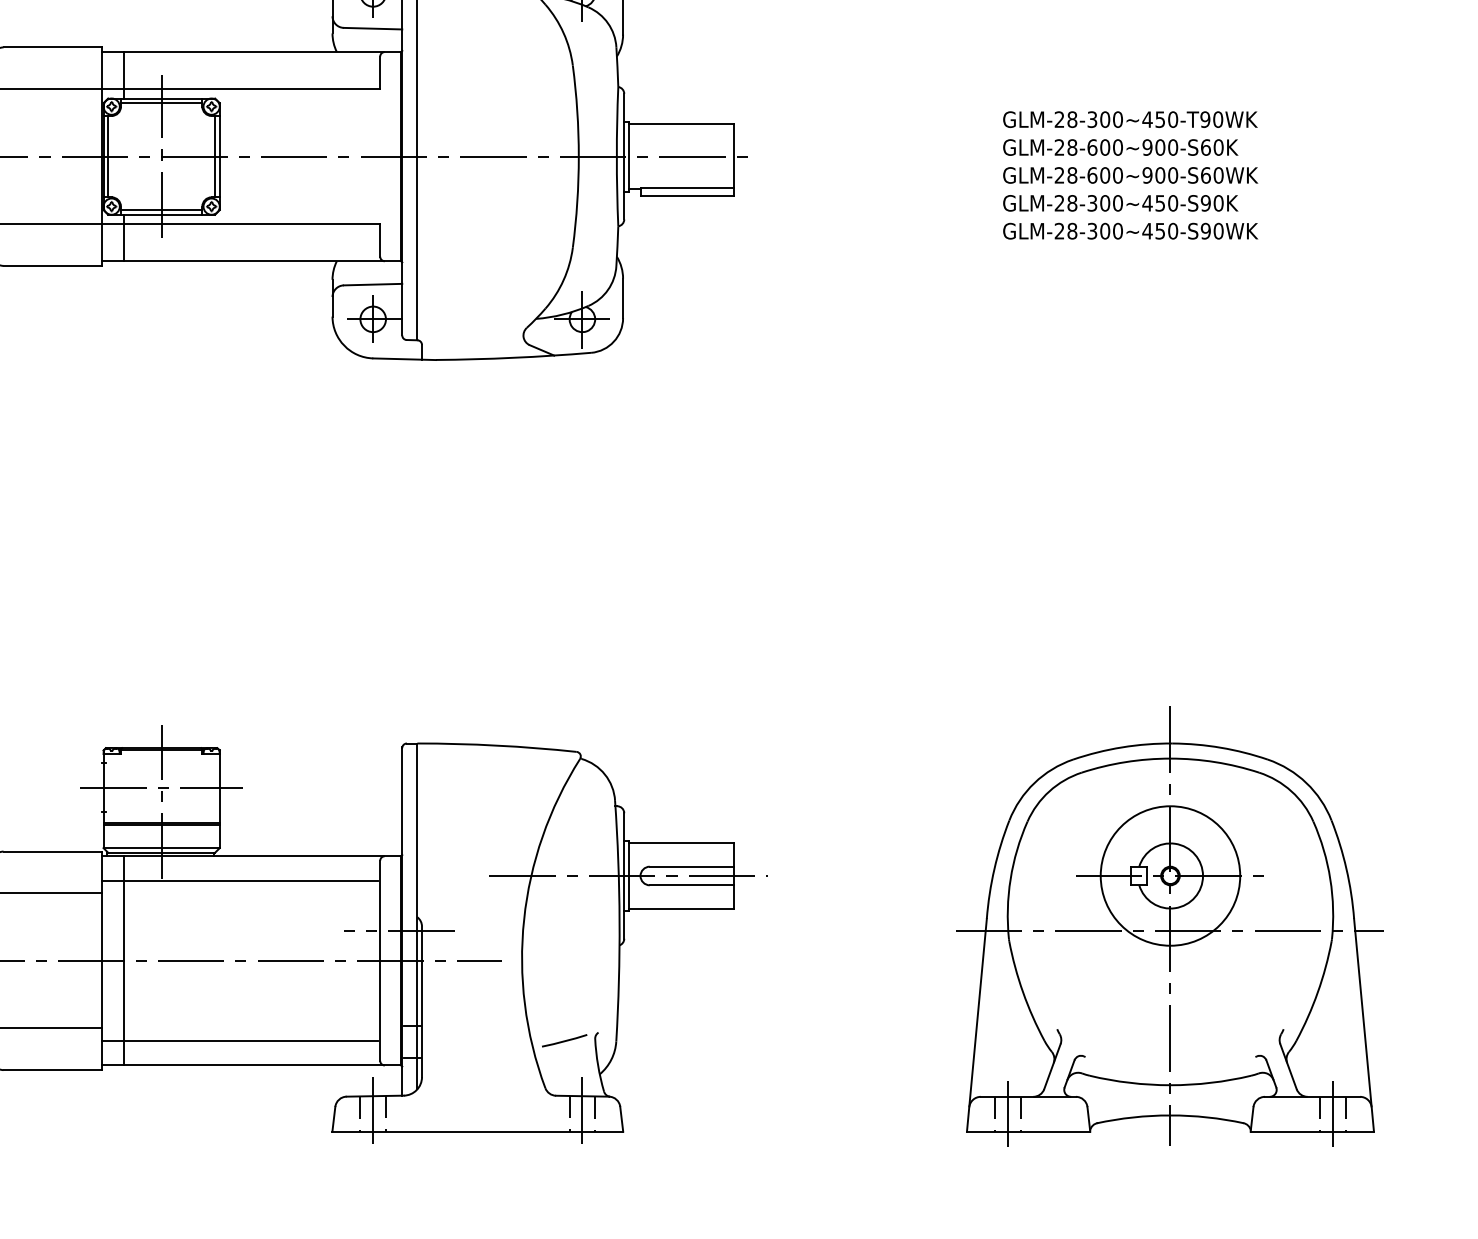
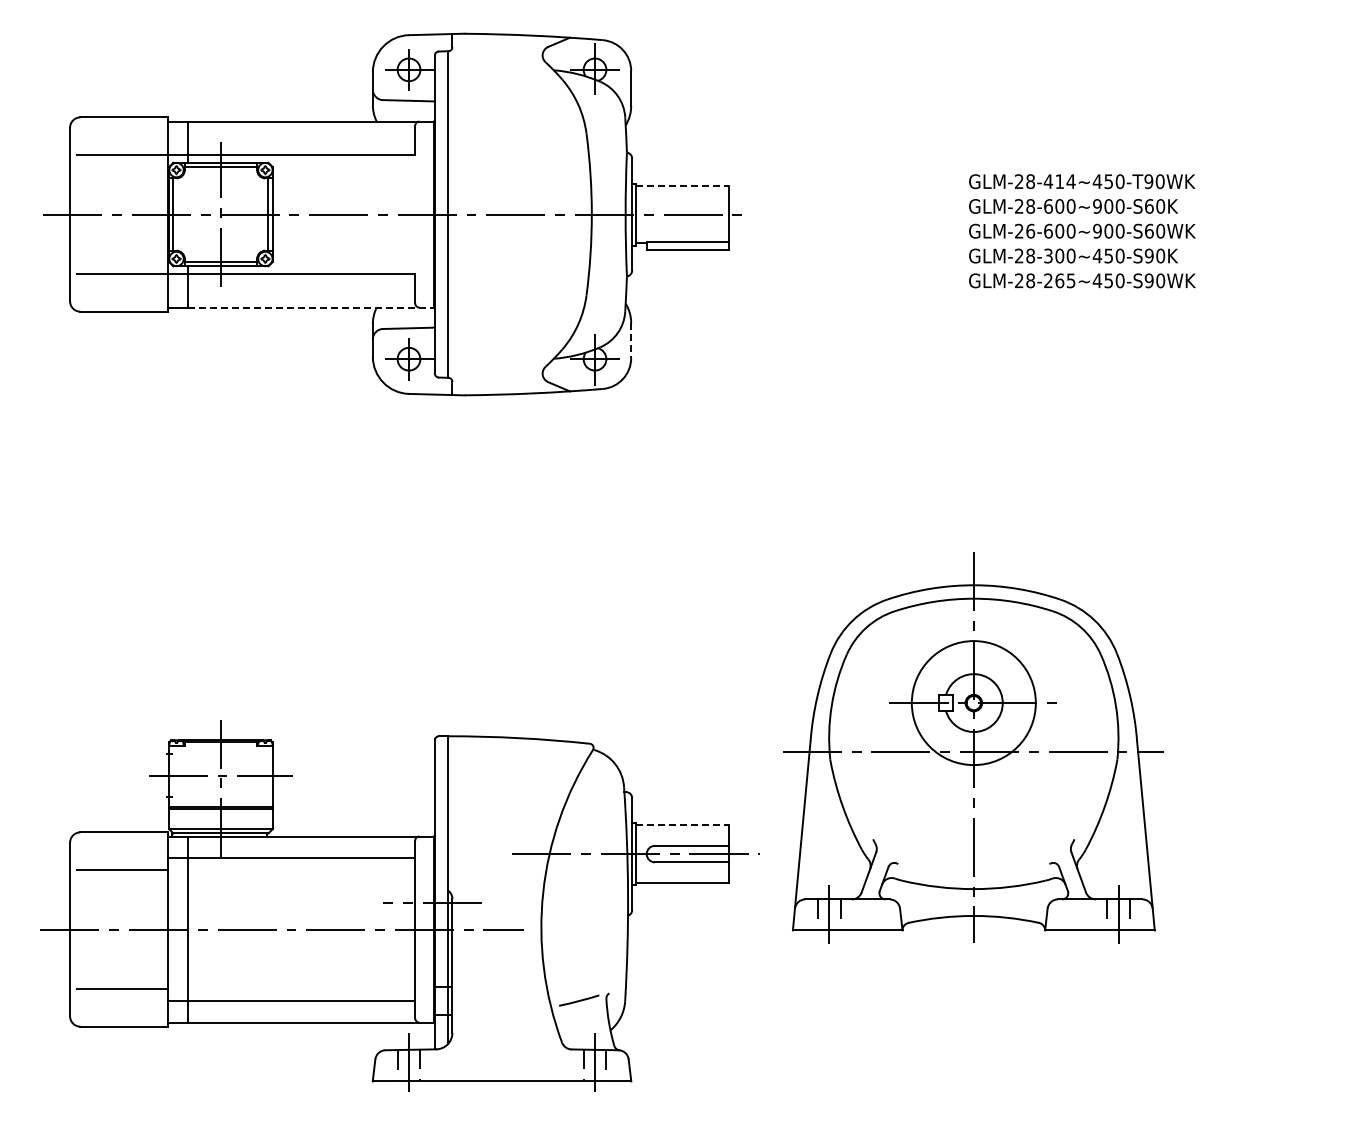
text: (1104, 119) -> (1059, 181), GLM-28-300~450-T90WK -> GLM-28-414~450-T90WK
line: (680, 123) -> (682, 185), solid -> dashed
text: (1072, 174) -> (1030, 230), GLM-28-600~900-S60WK -> GLM-26-600~900-S60WK
text: (1104, 230) -> (1059, 280), GLM-28-300~450-S90WK -> GLM-28-265~450-S90WK
line: (262, 261) -> (310, 307), solid -> dashed
line: (623, 298) -> (631, 340), solid -> dashed
line: (680, 843) -> (682, 825), solid -> dashed
part: (1170, 925) -> (973, 747), moved

